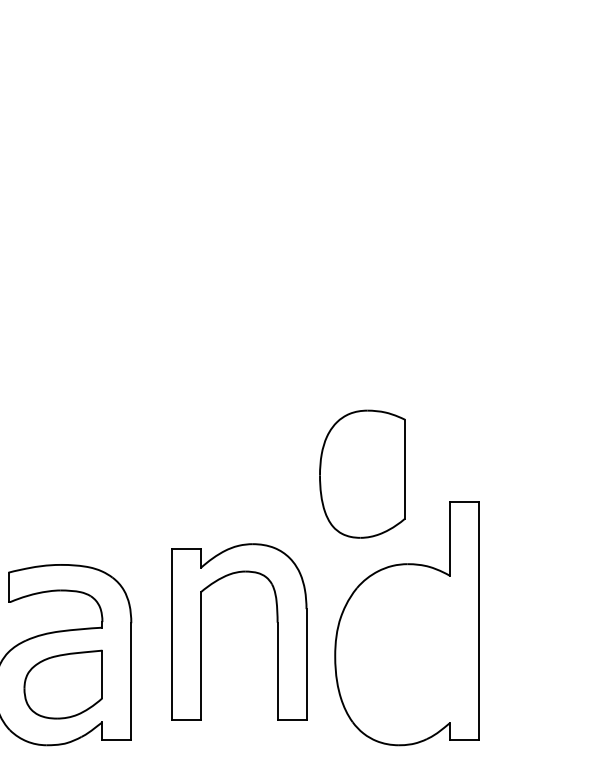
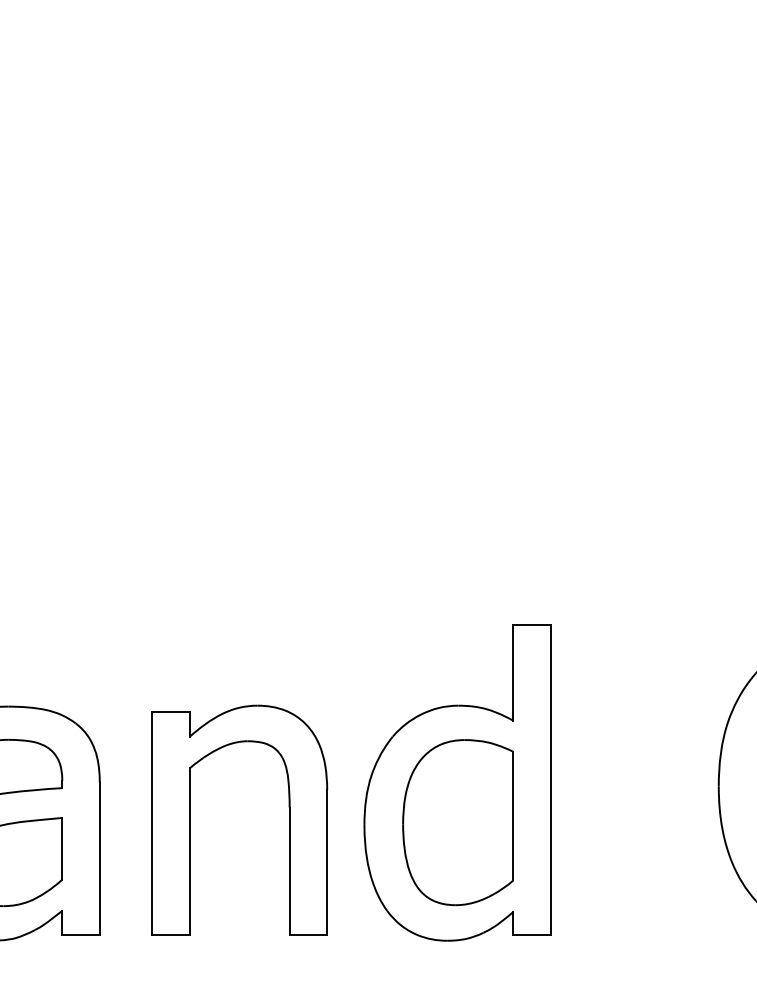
part: (362, 473) -> (458, 821), moved
part: (201, 631) -> (190, 819), moved

